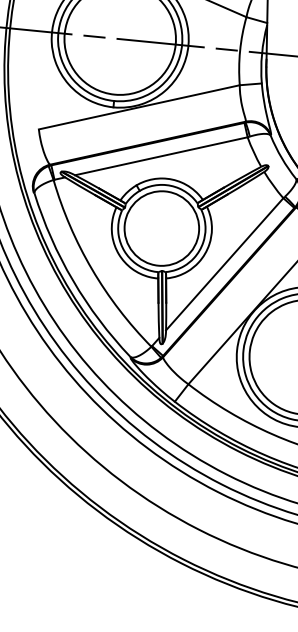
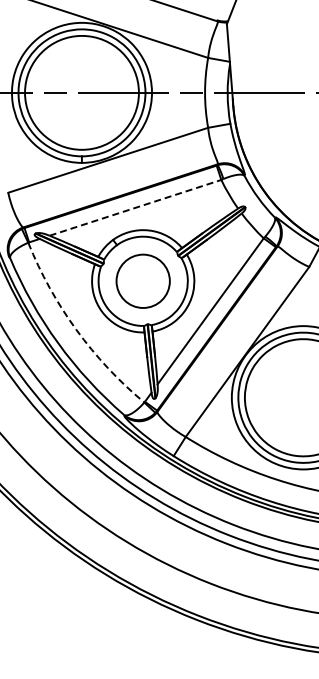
line: (161, 155) -> (135, 207), solid -> dashed
circle: (162, 228) -> (143, 281), size x0.7
arc: (92, 269) -> (76, 329), solid -> dashed

